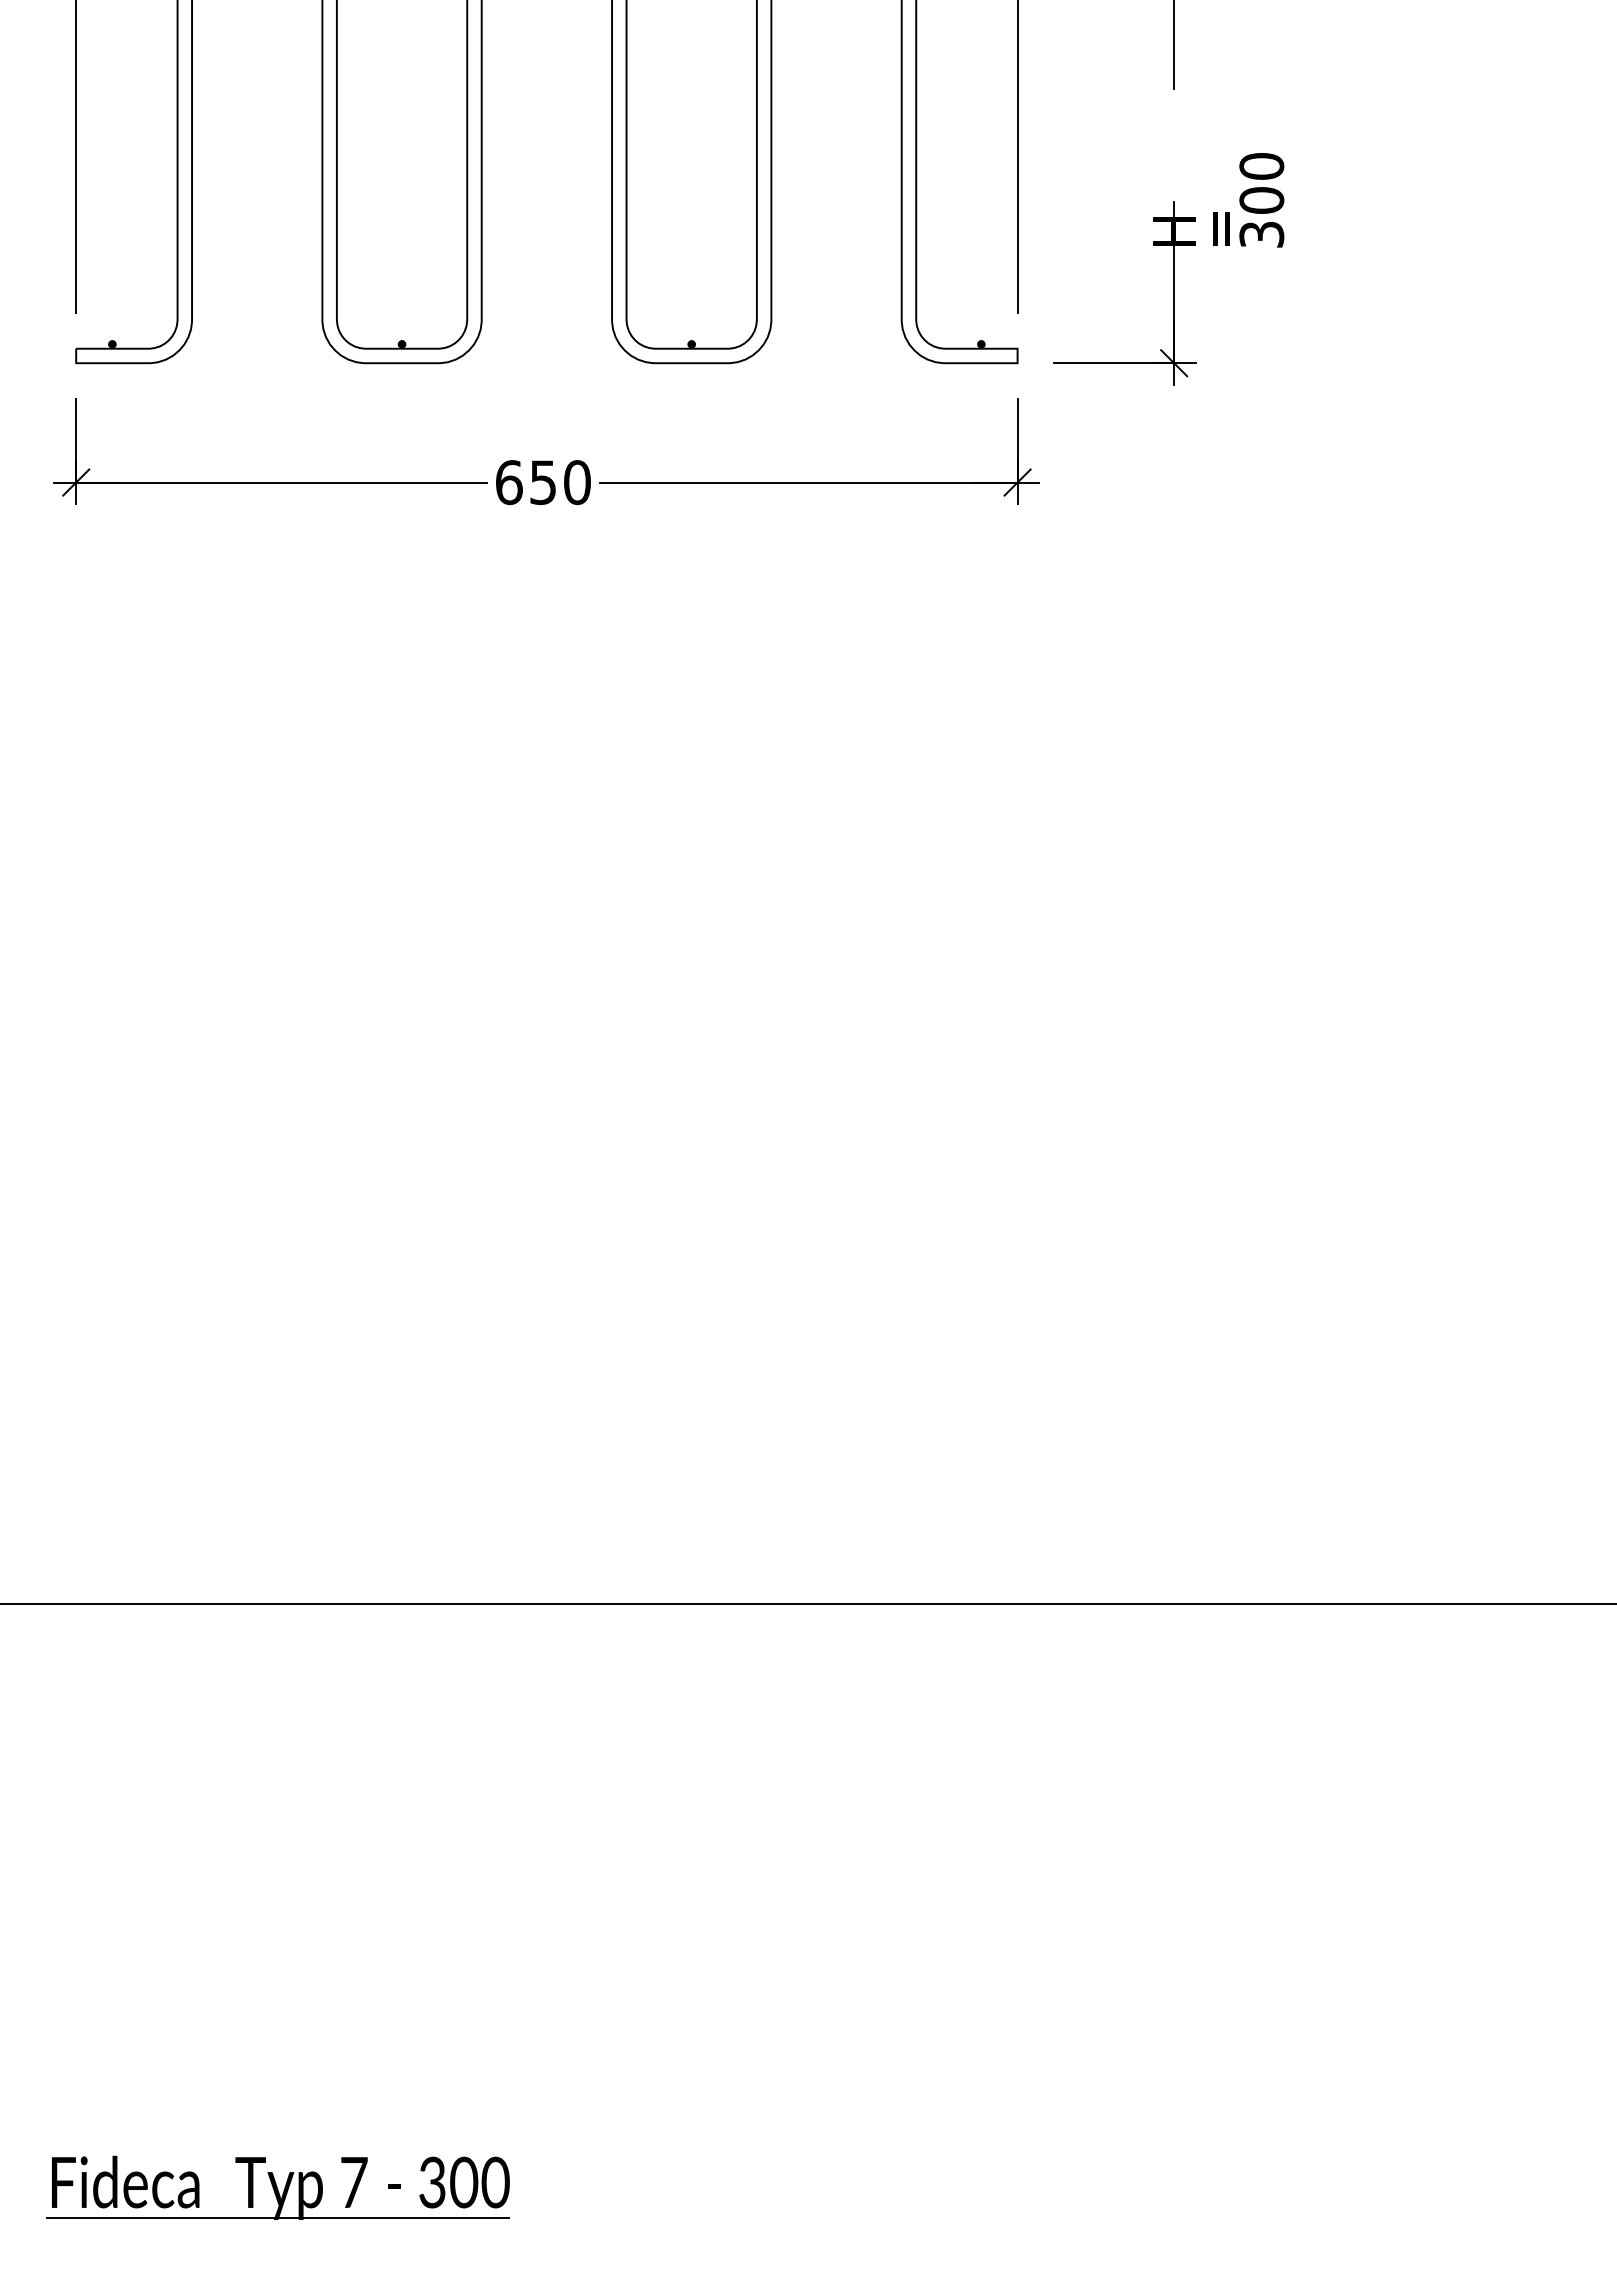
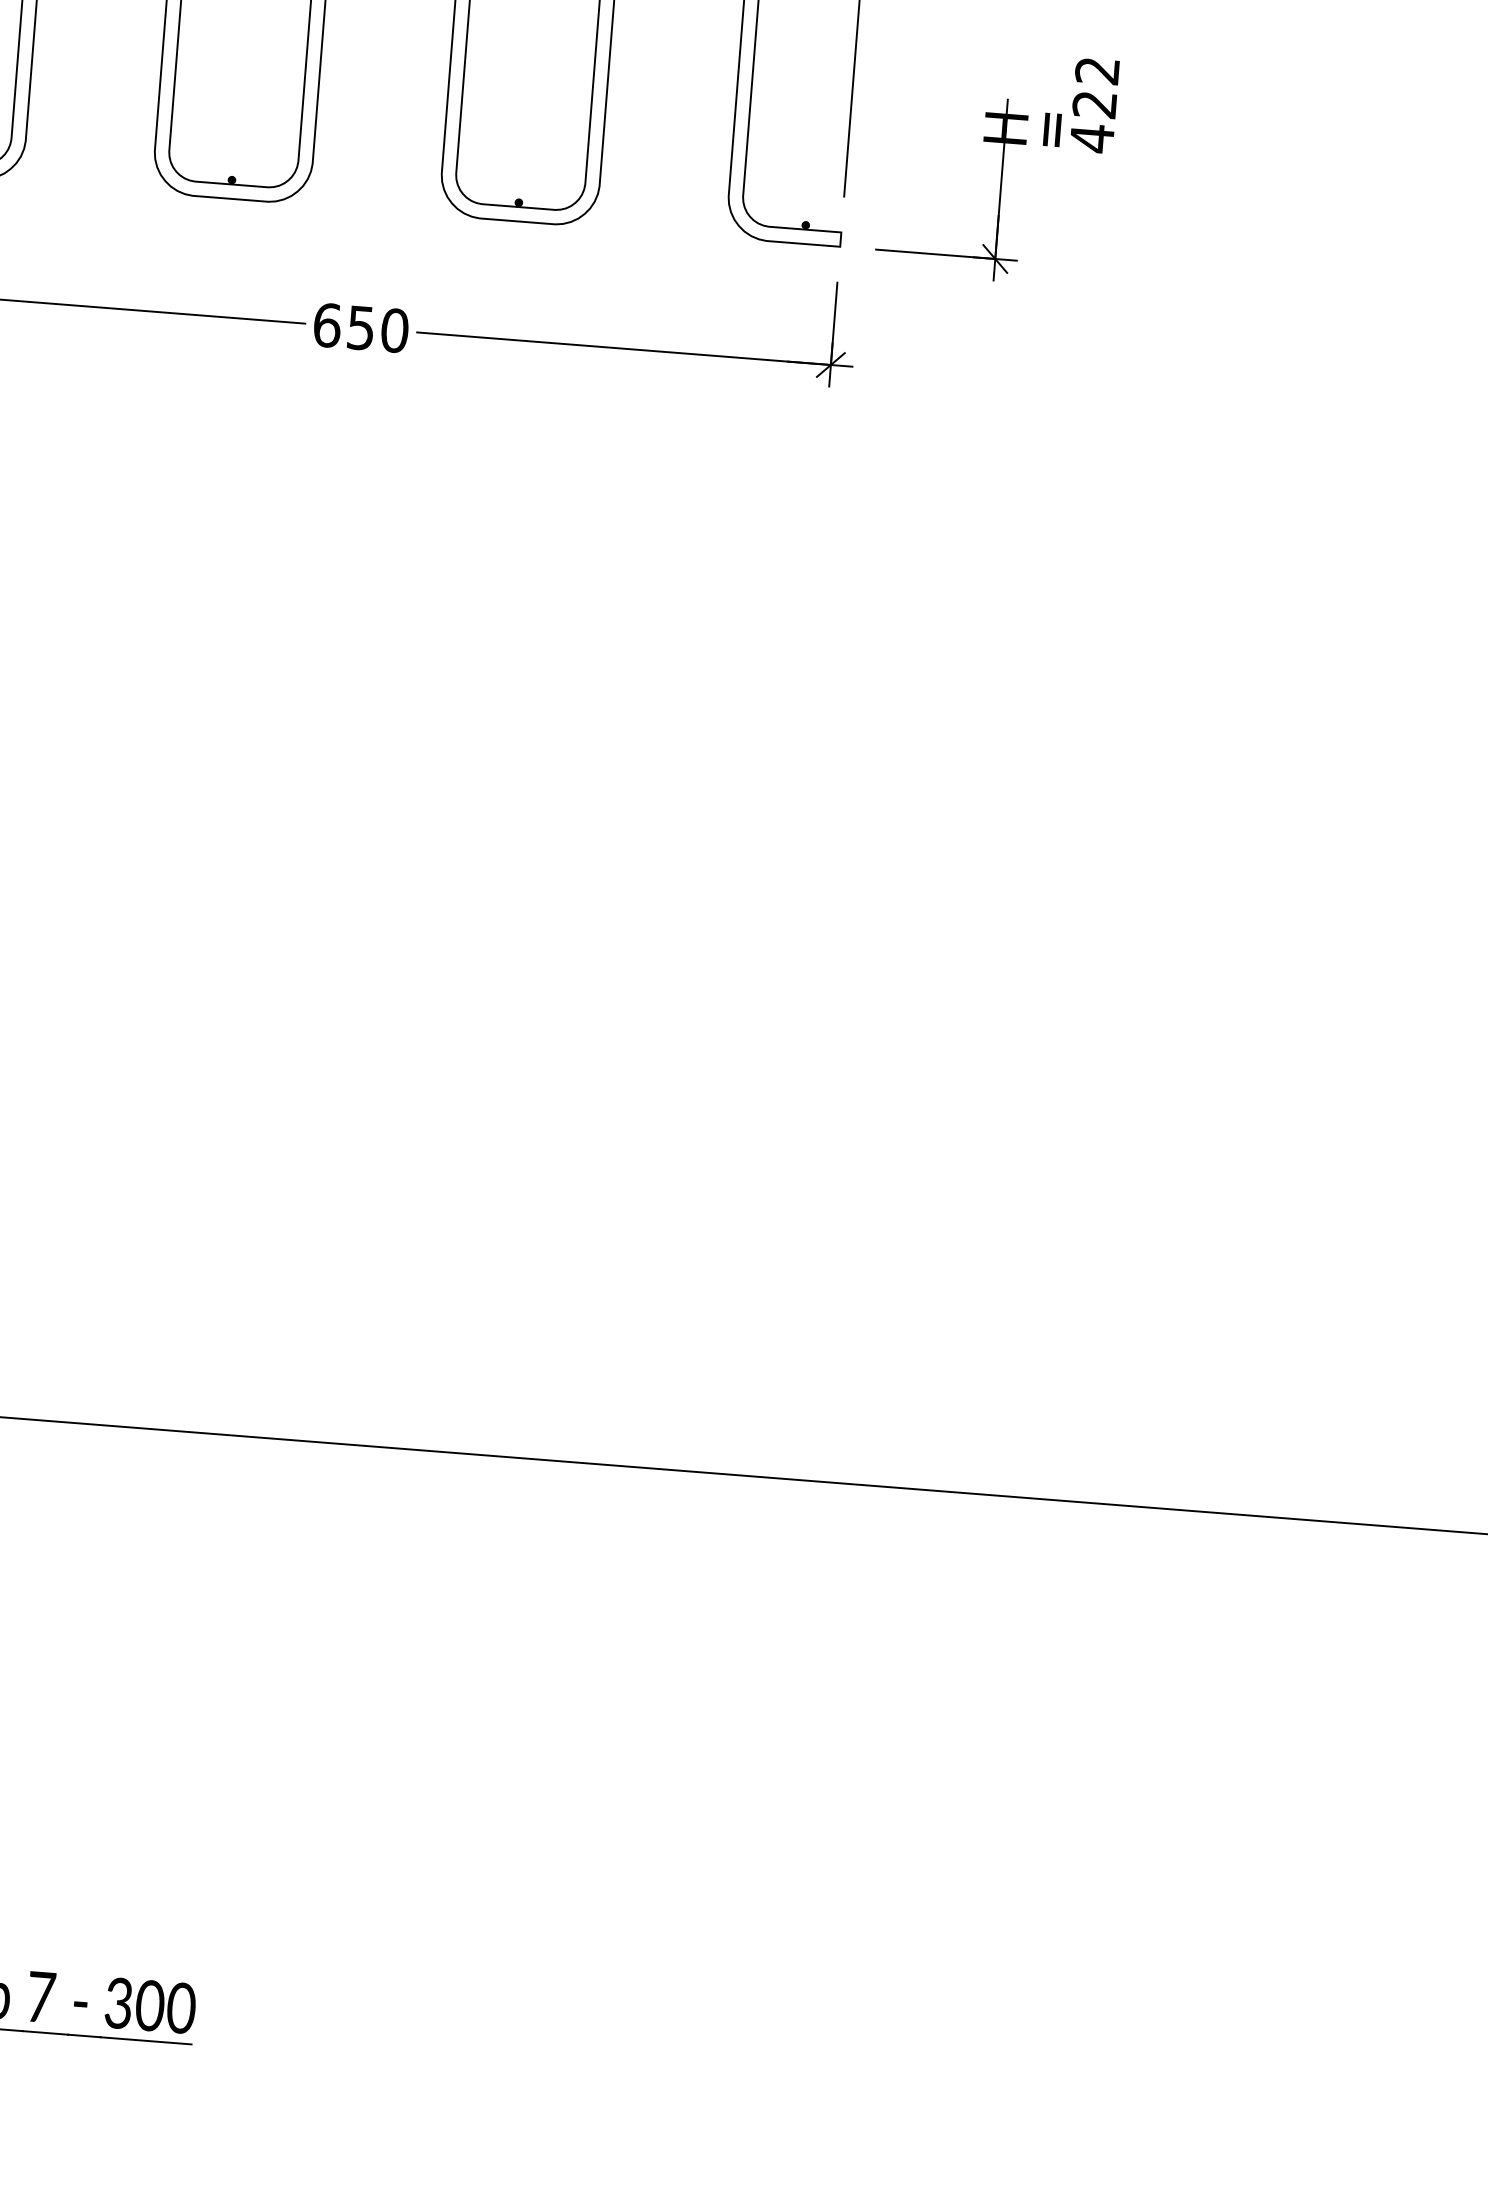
text: (1261, 200) -> (1094, 104), 300 -> 422

